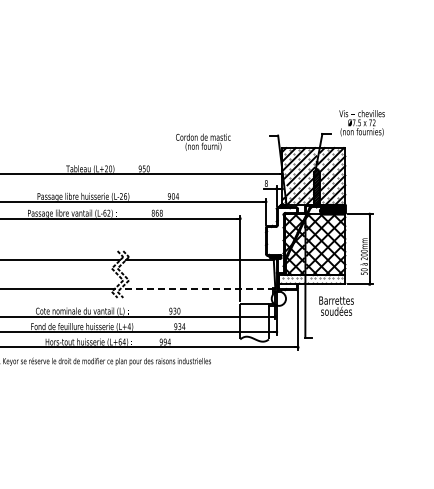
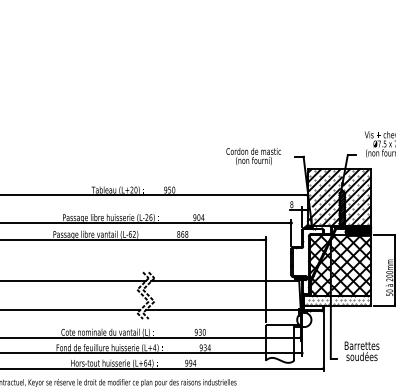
text: (203, 141) -> (253, 155), moved
line: (197, 288) -> (222, 309), dashed -> solid
text: (336, 305) -> (361, 350), moved

